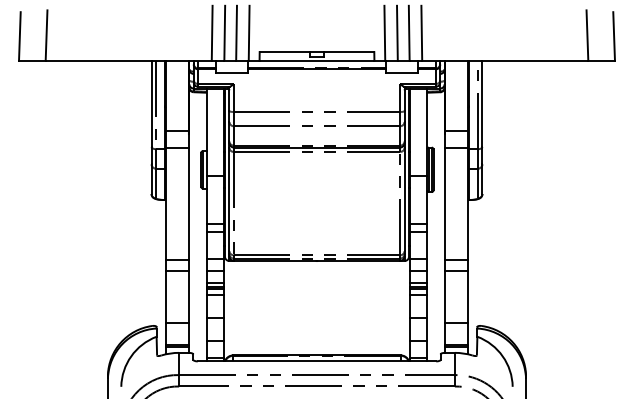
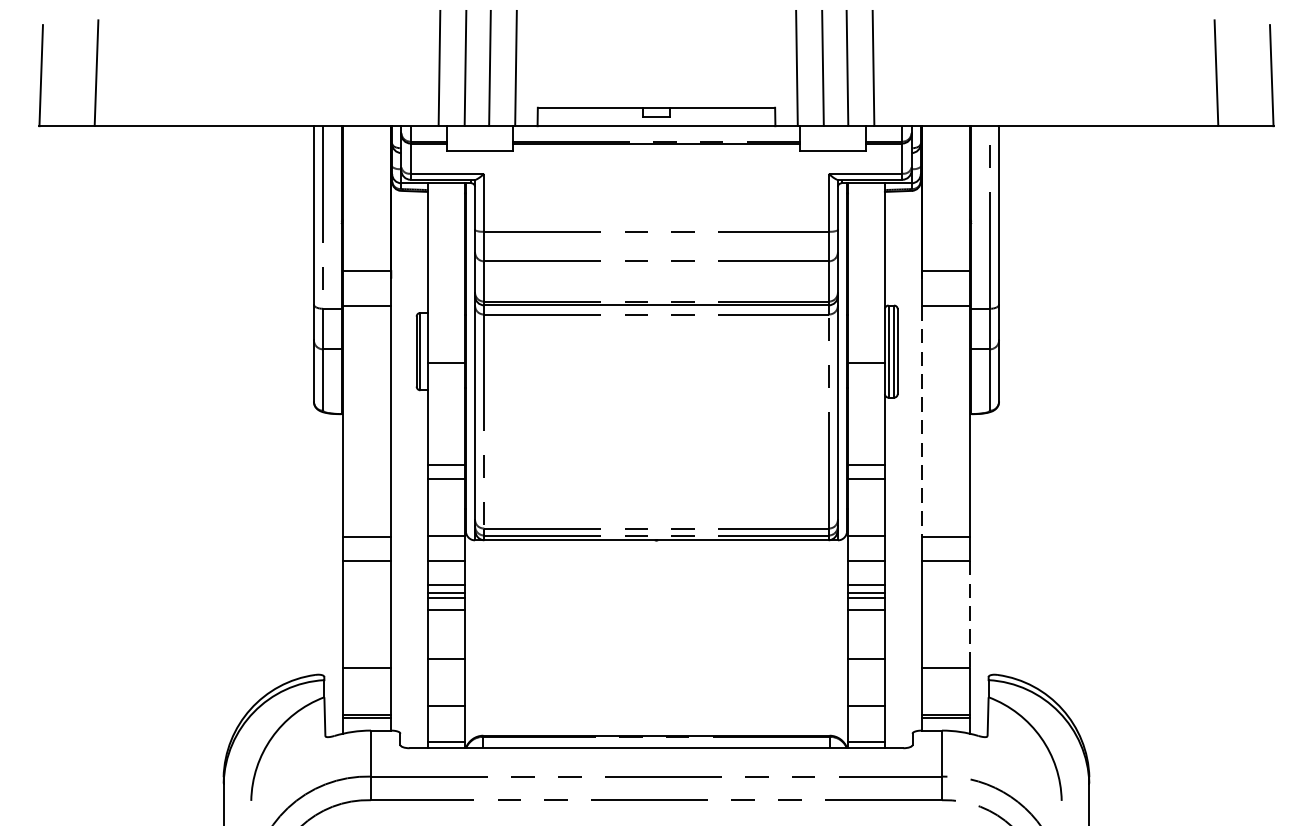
line: (445, 203) -> (922, 421), solid -> dashed
line: (468, 296) -> (970, 613), solid -> dashed

